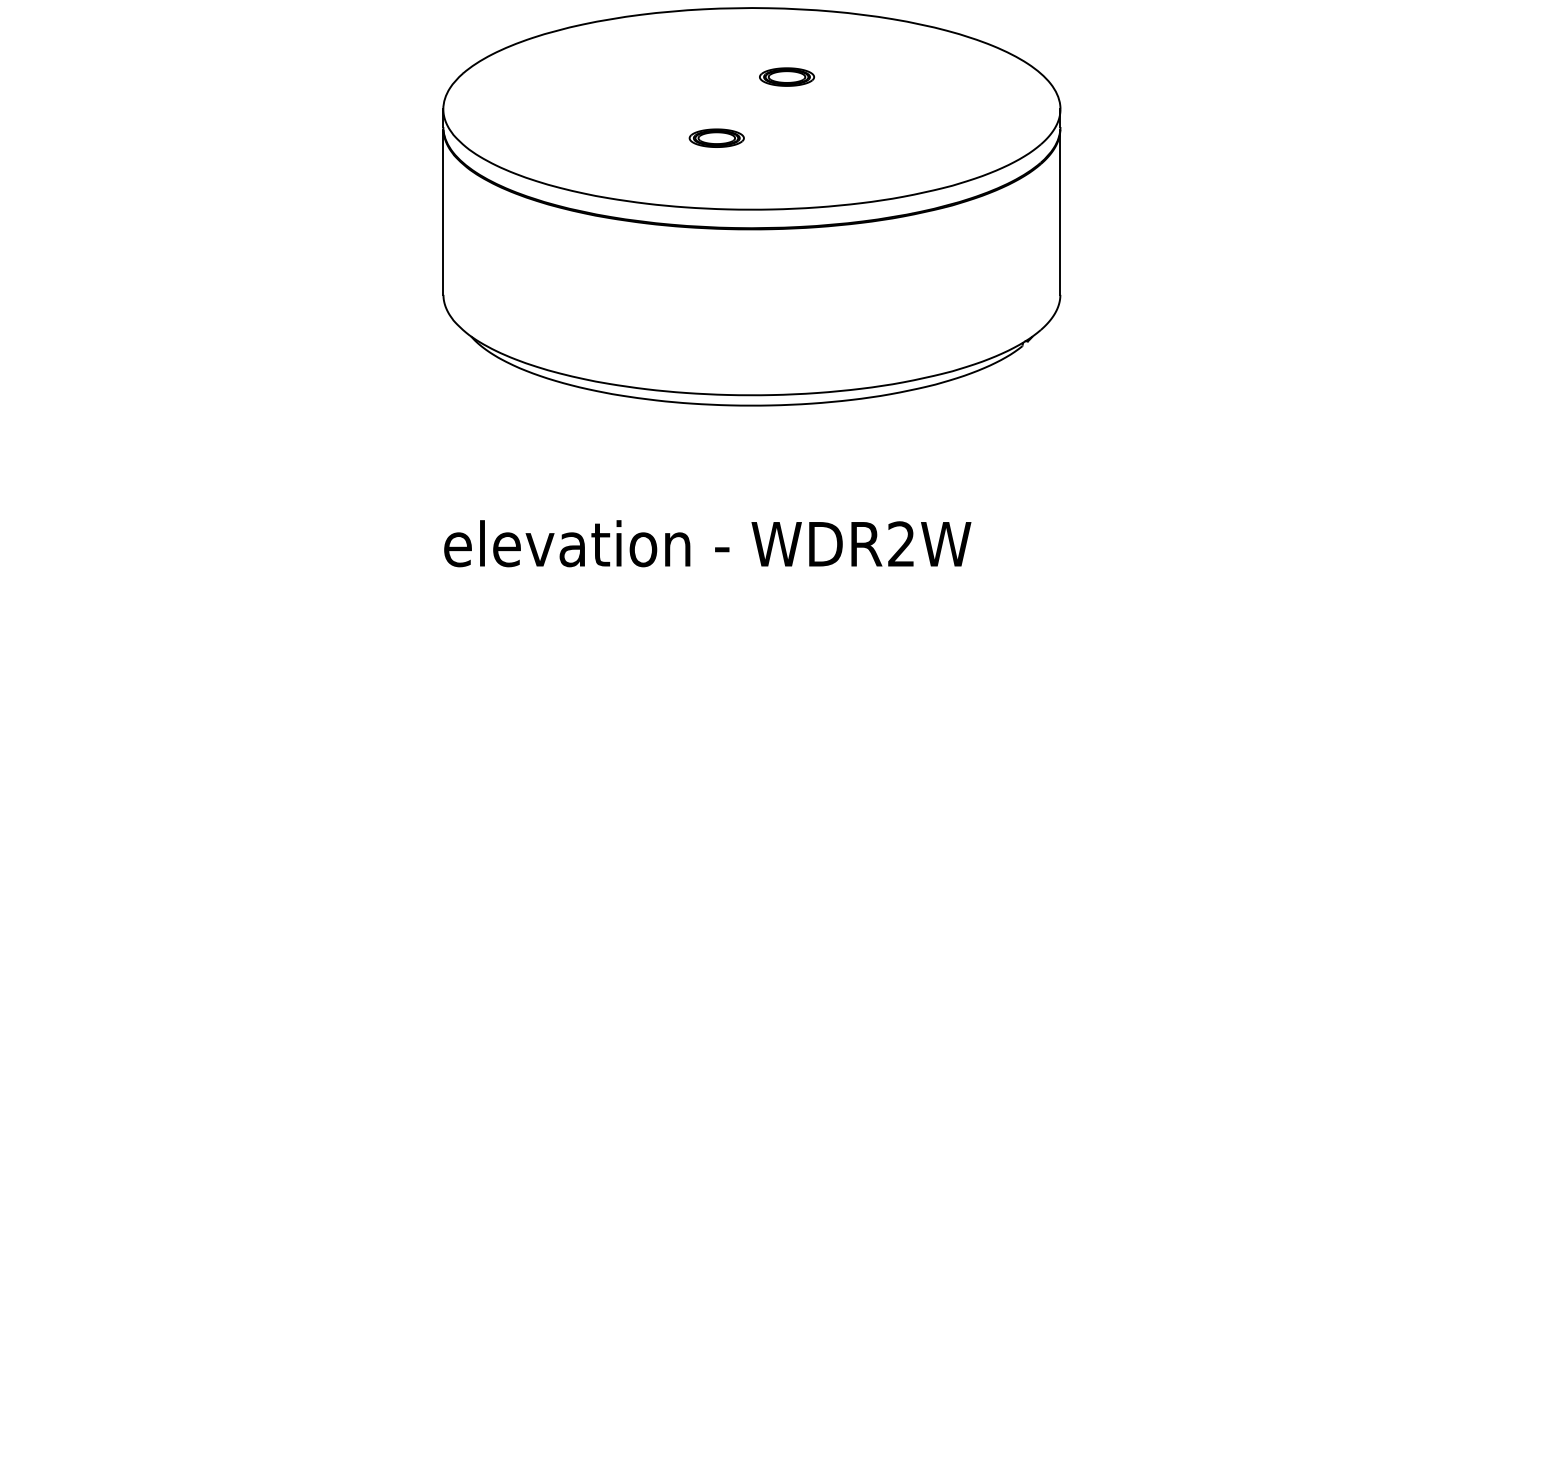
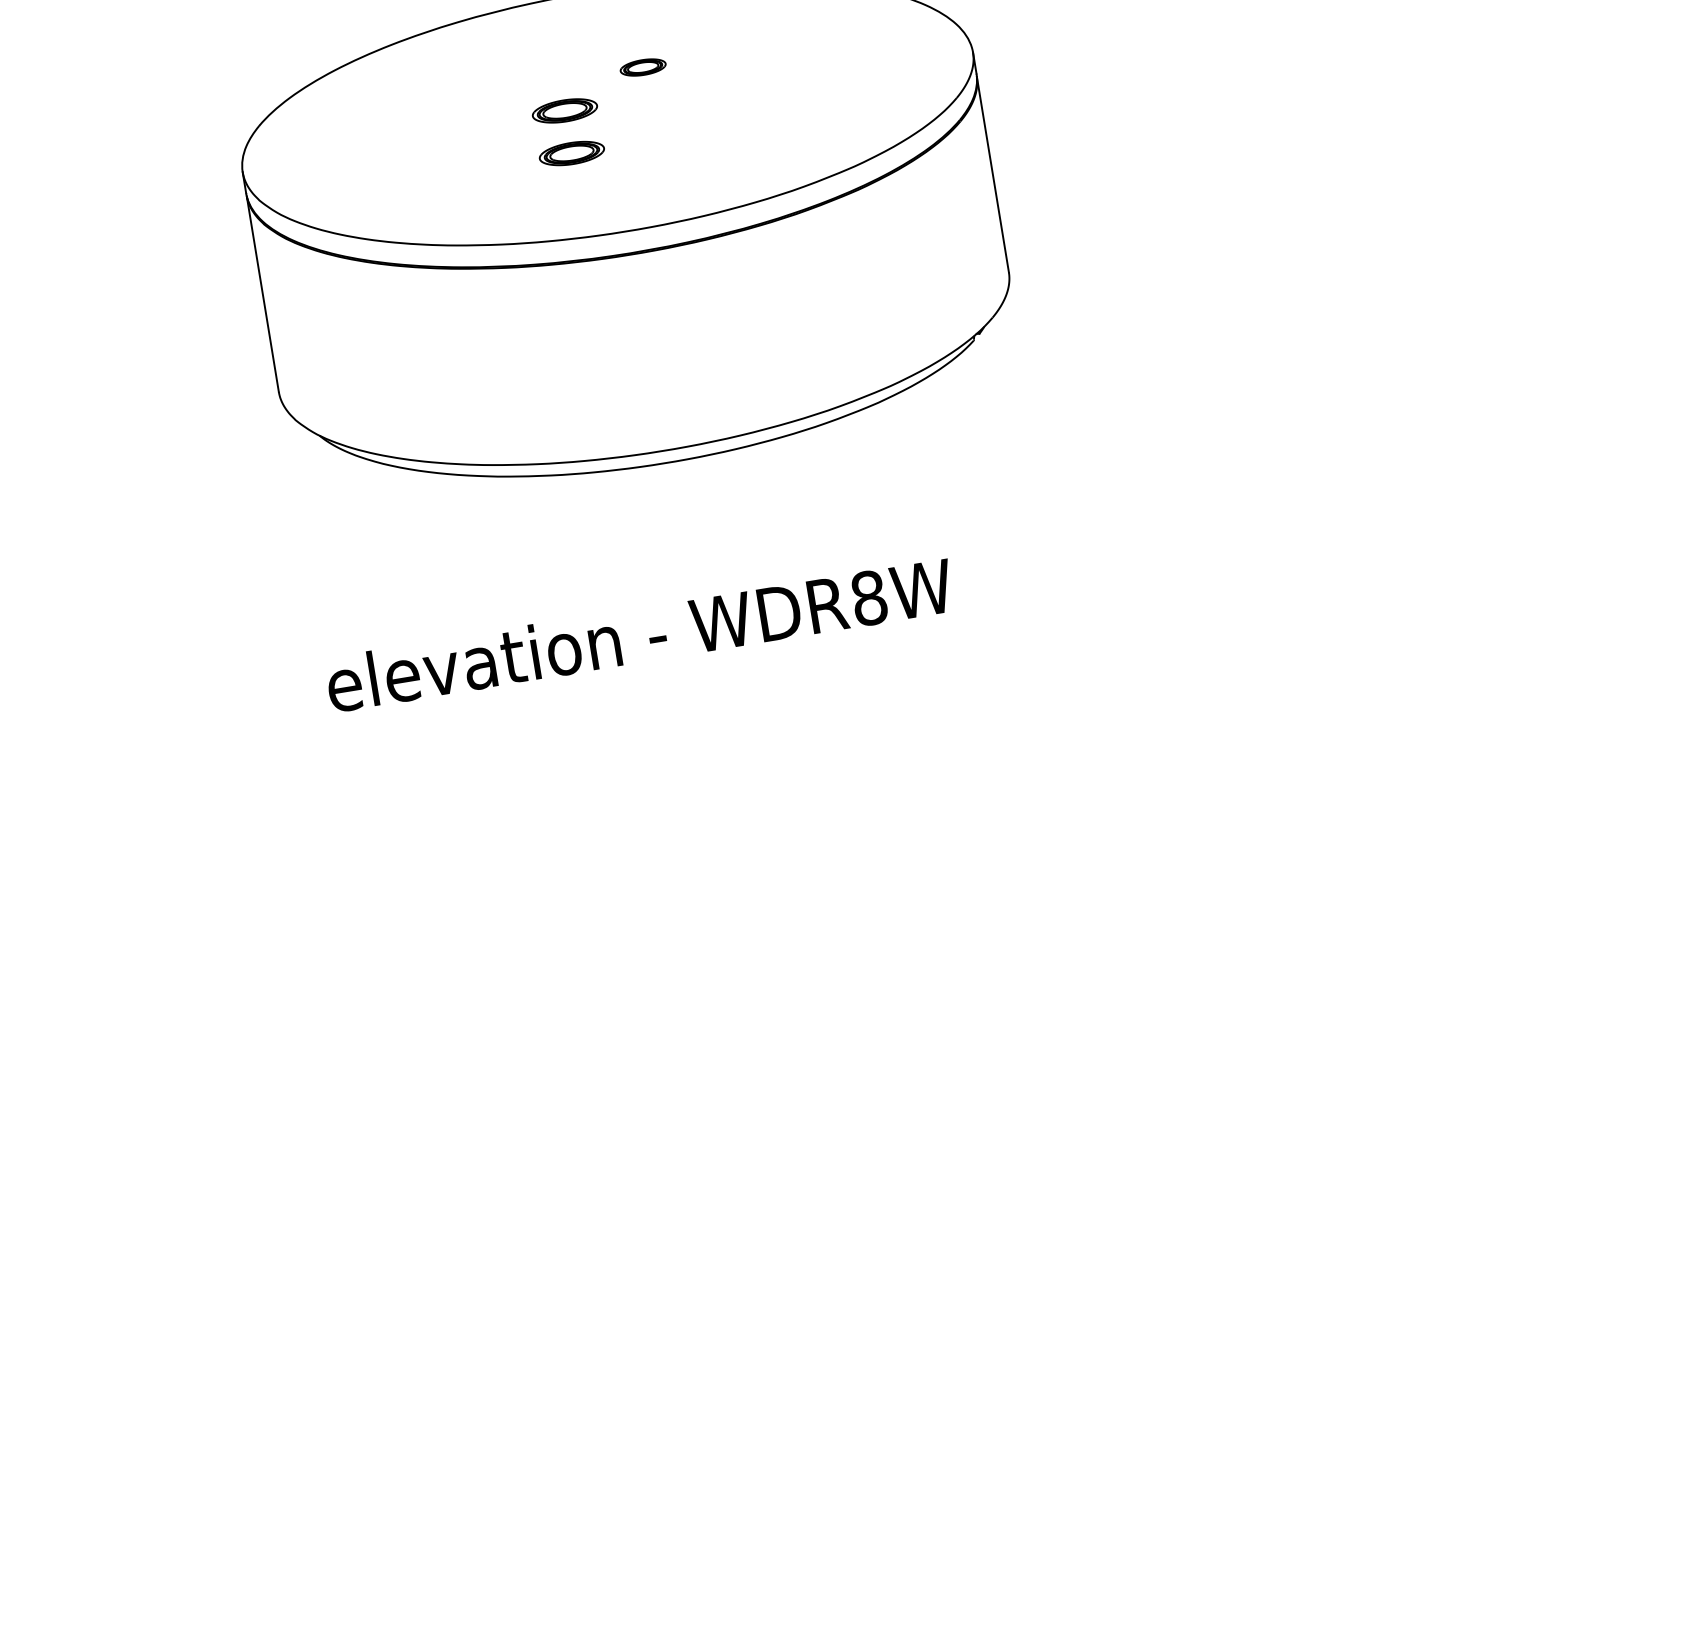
part: (786, 76) -> (642, 66), size x0.7
part: (716, 101) -> (564, 110), added
text: (901, 544) -> (869, 598), WDR2W -> WDR8W

